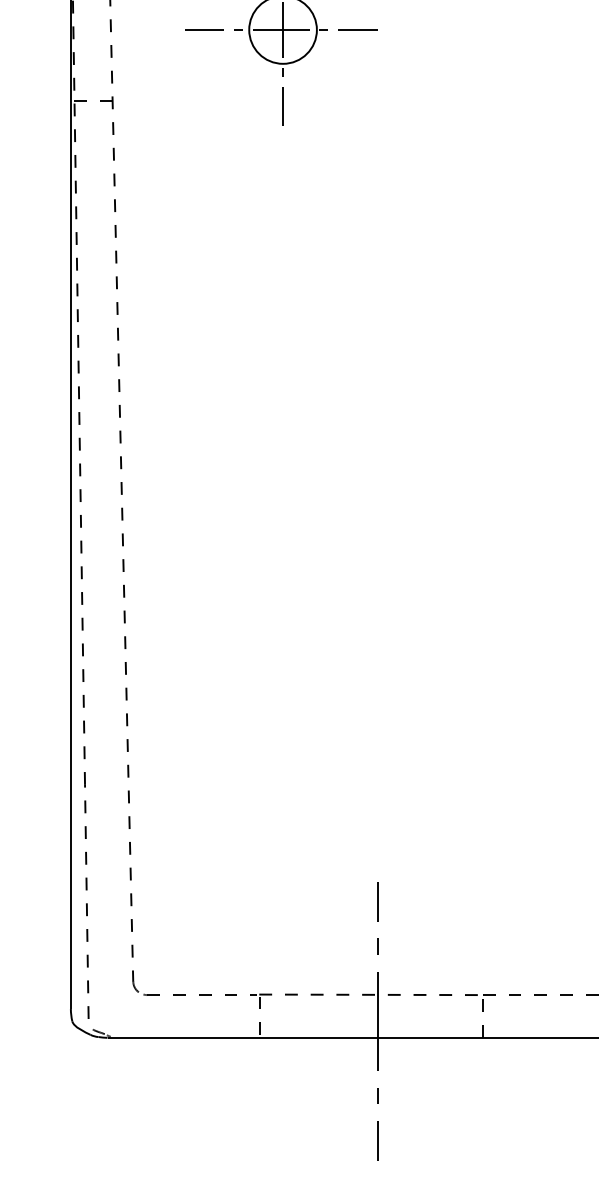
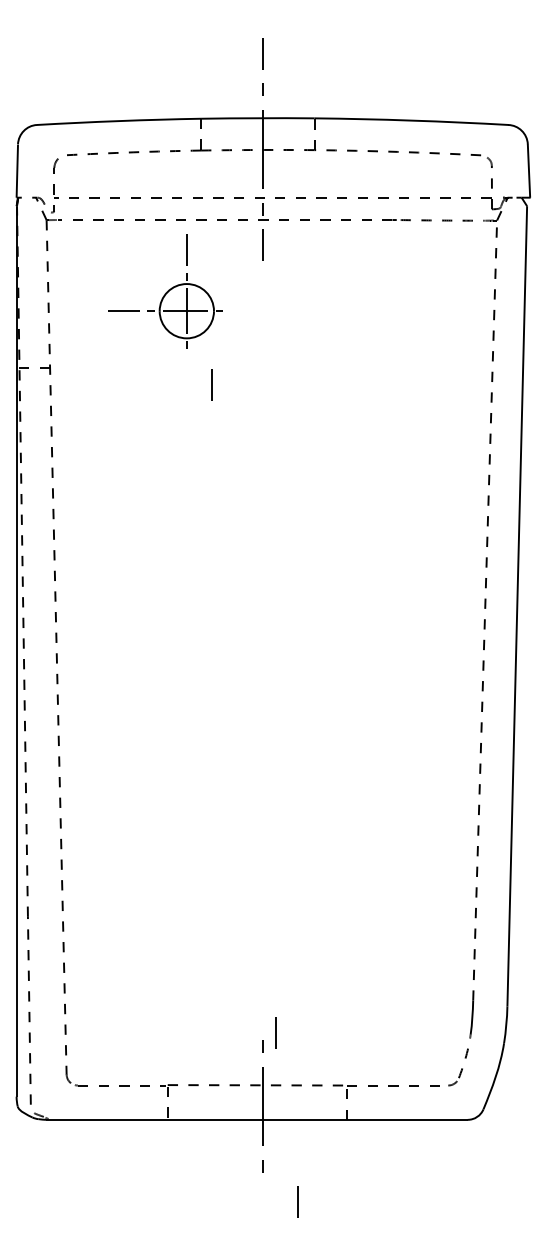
line: (357, 29) -> (246, 310), removed
line: (282, 106) -> (211, 384), moved
line: (377, 901) -> (275, 1032), moved
line: (377, 1139) -> (297, 1201), moved

